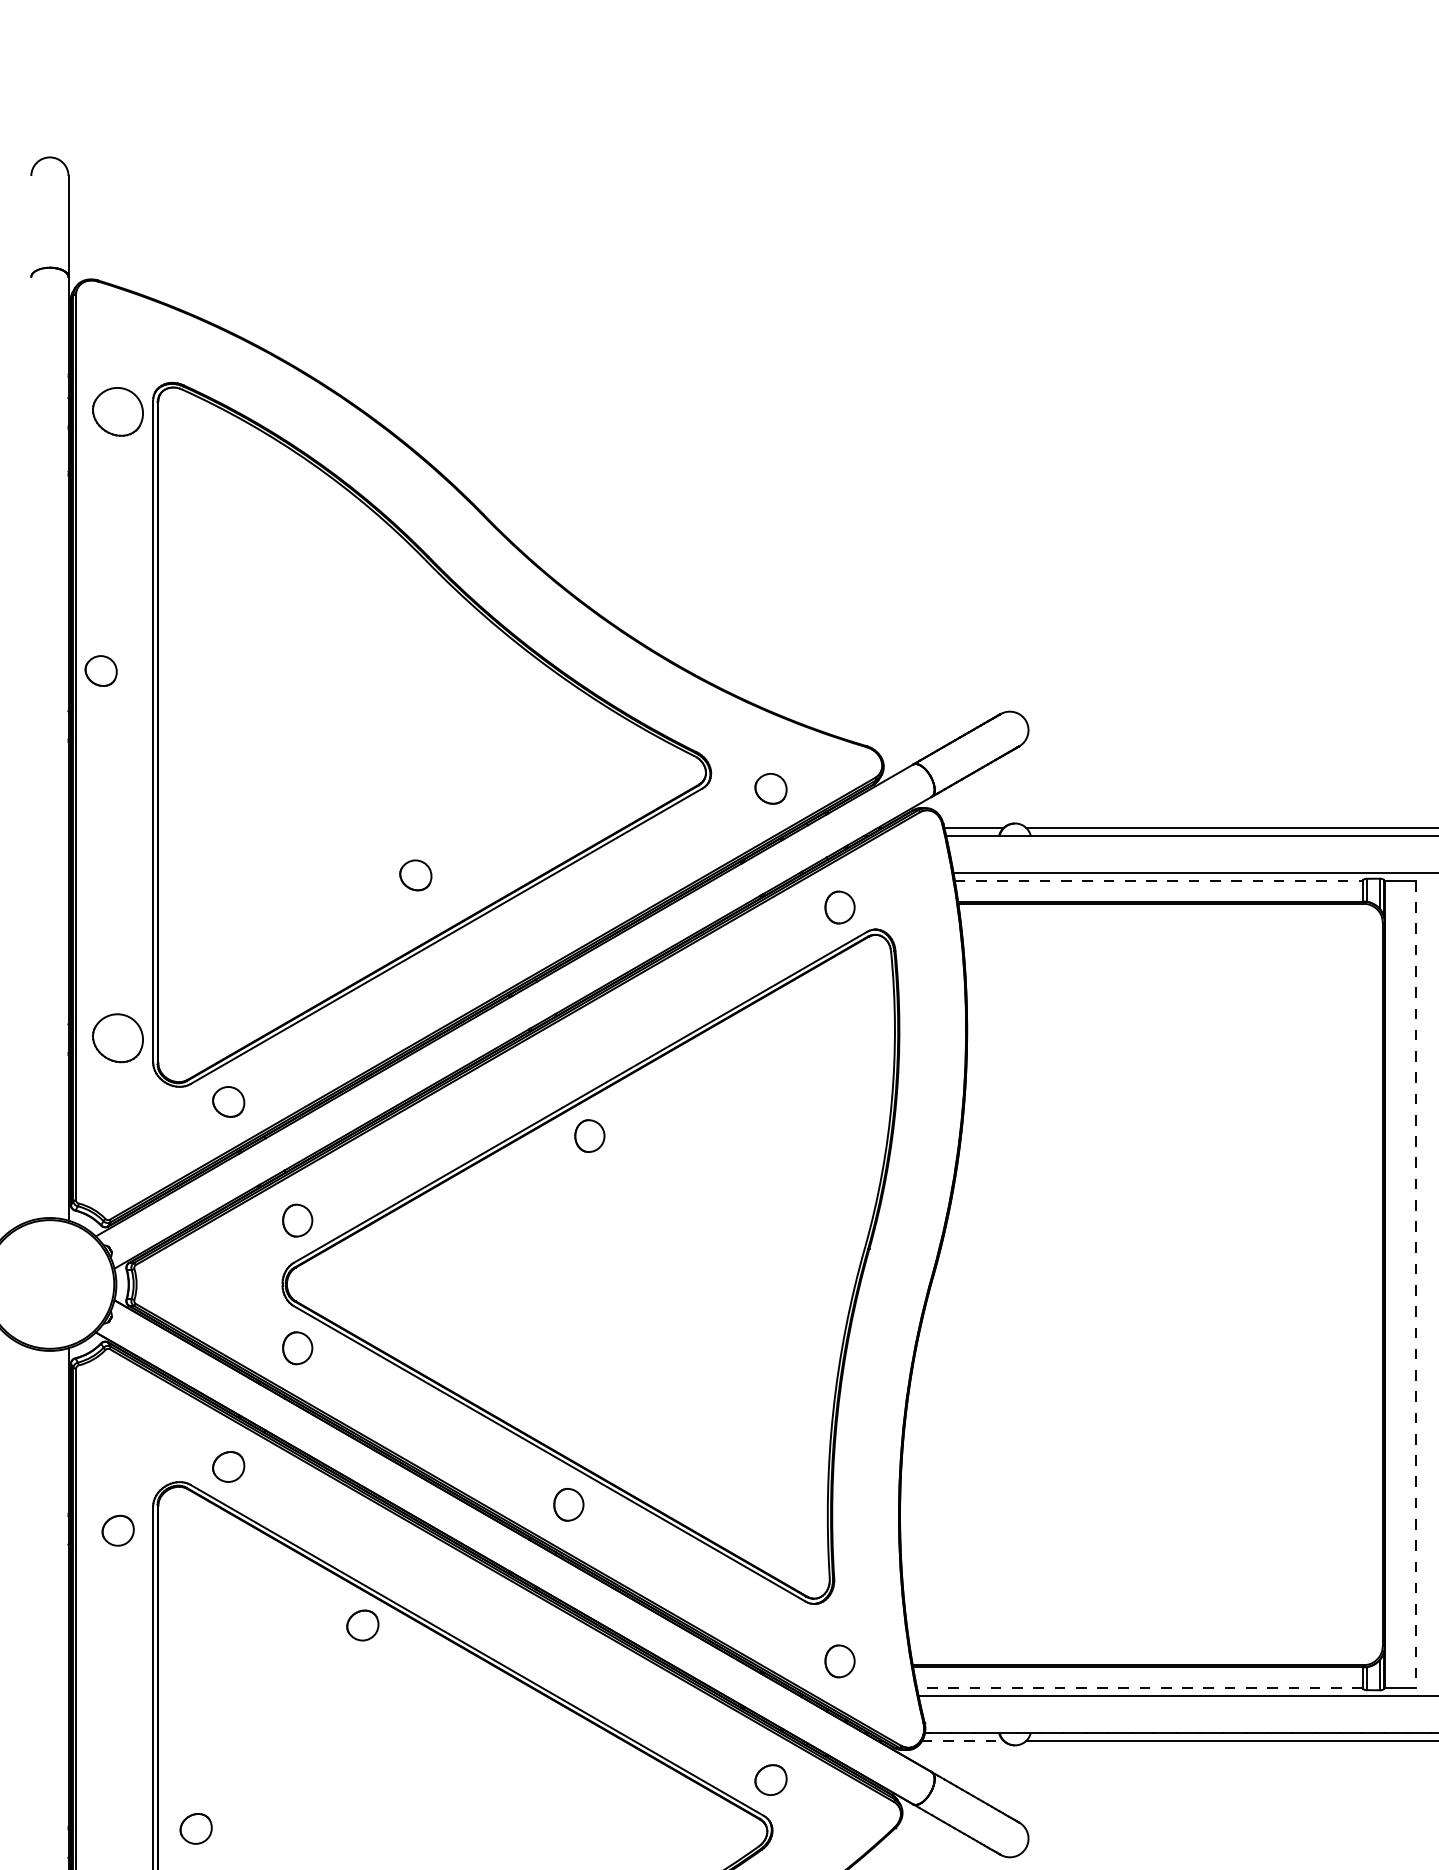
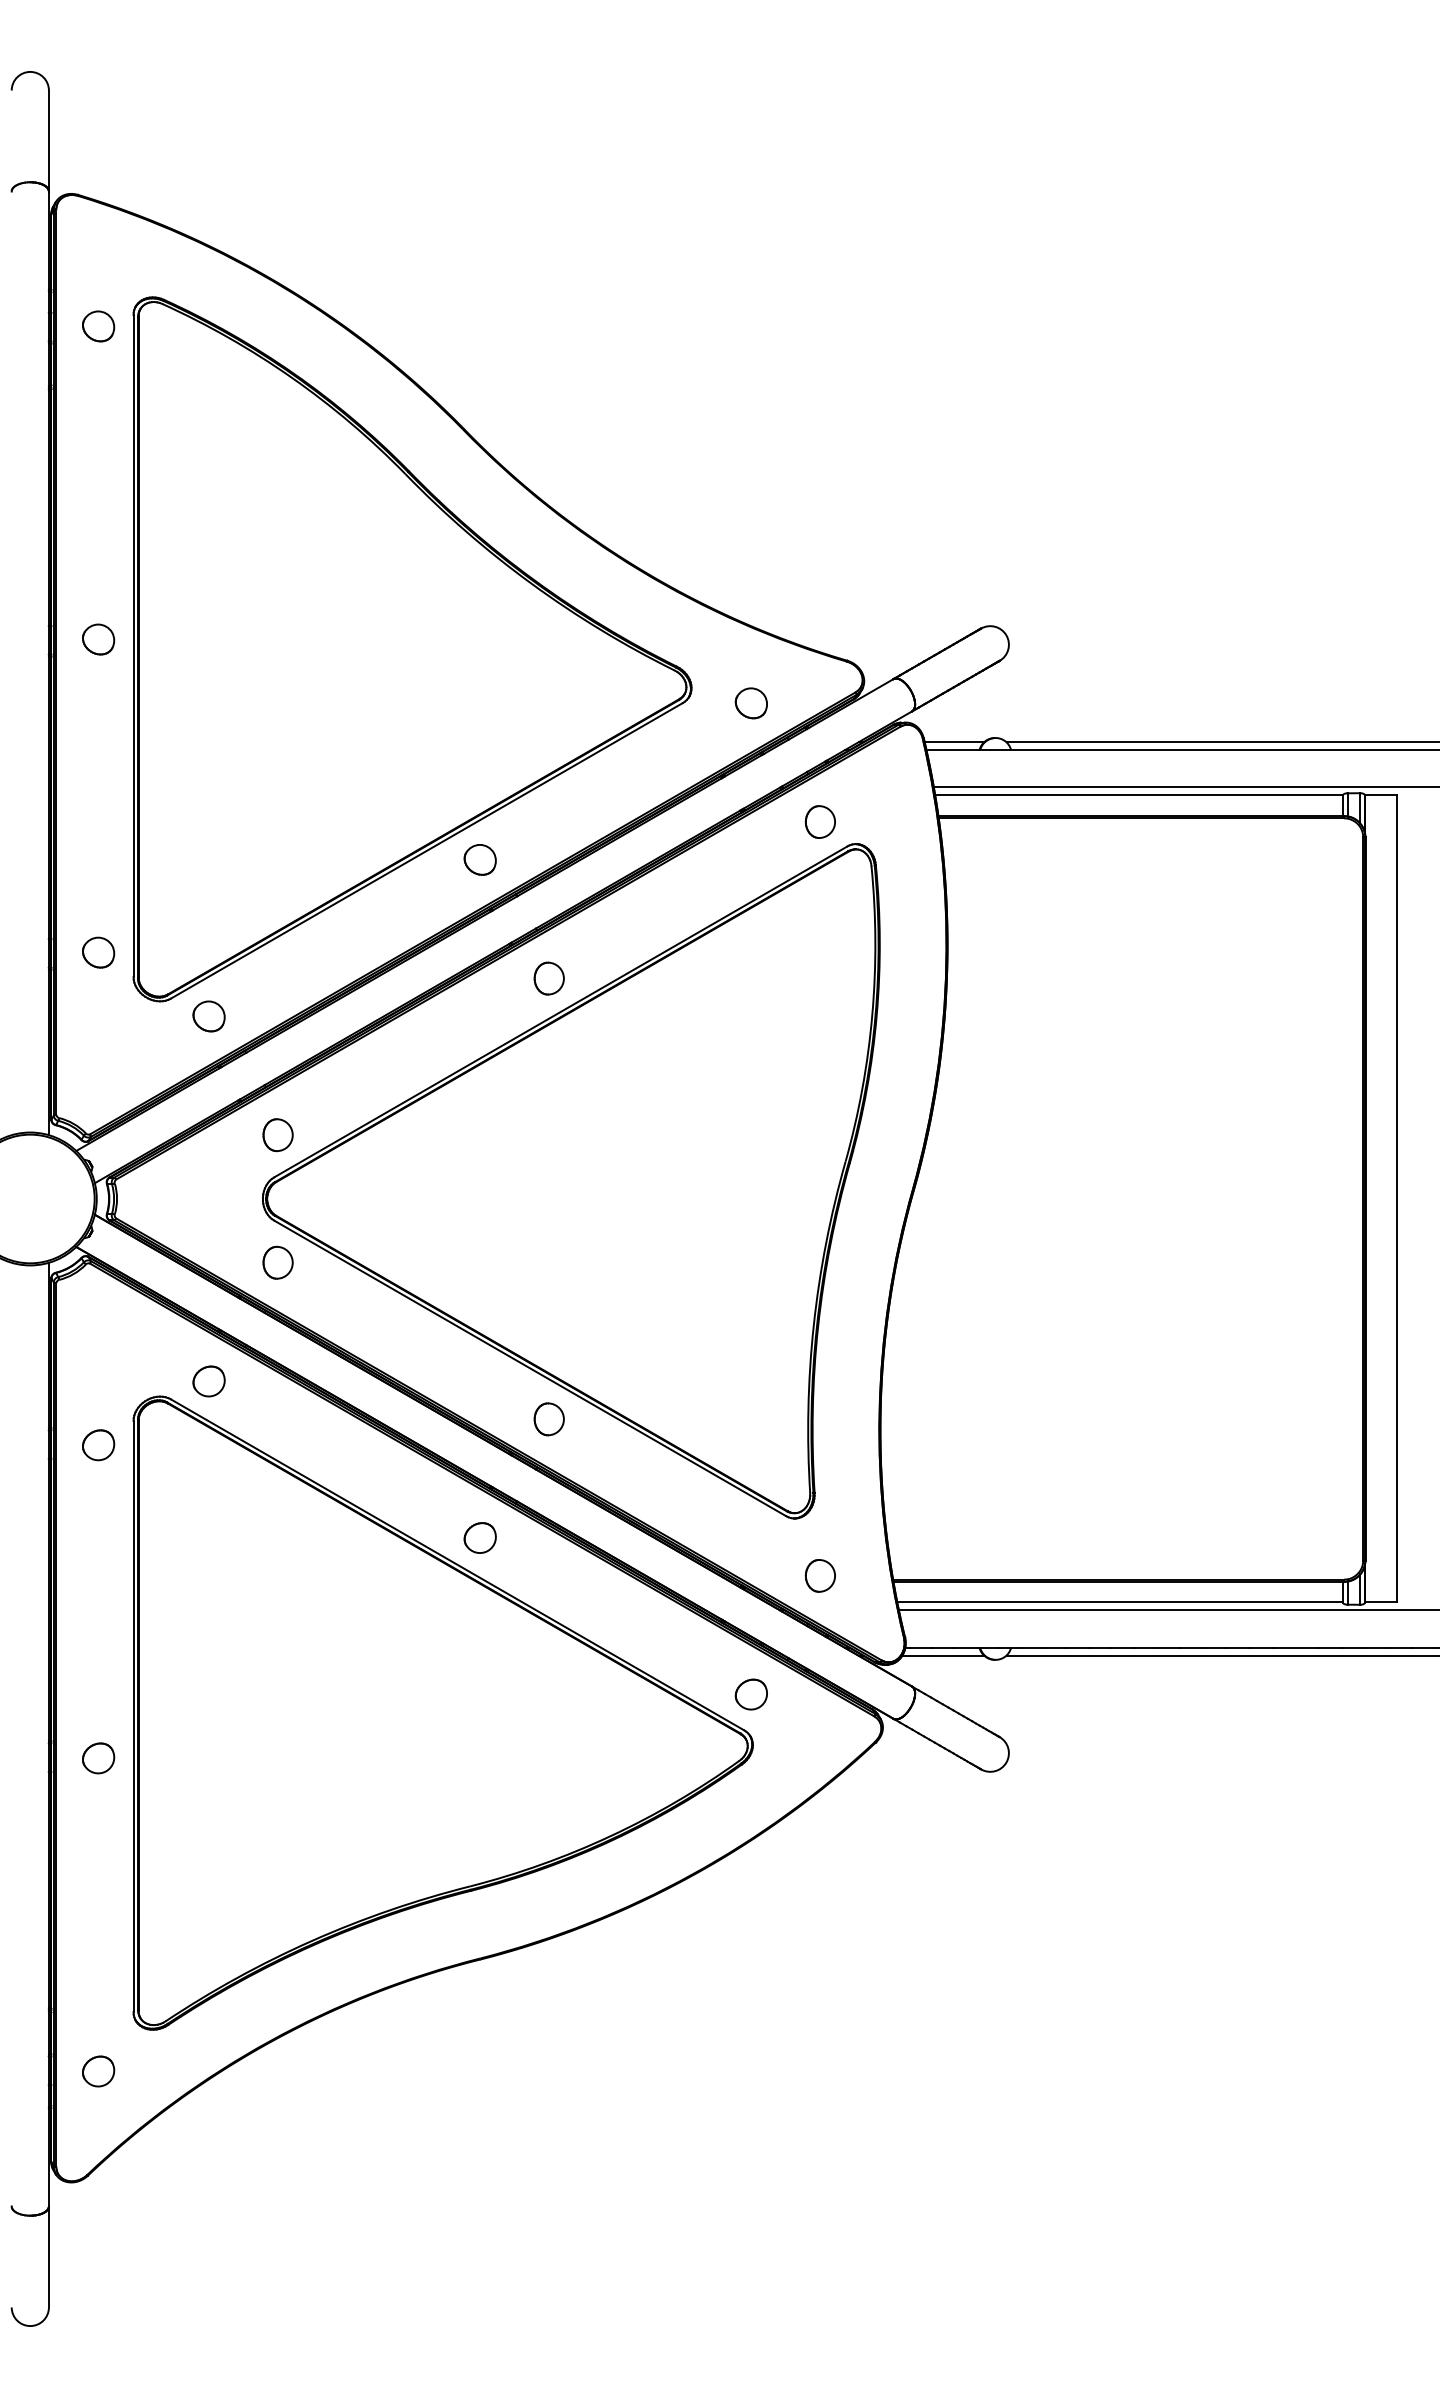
part: (118, 411) -> (98, 326), size x0.62
part: (101, 670) -> (98, 639), moved
part: (415, 874) -> (479, 859), moved
line: (1159, 880) -> (1139, 795), dashed -> solid
part: (118, 1037) -> (98, 952), size x0.62
part: (589, 1135) -> (548, 978), moved
line: (1416, 1284) -> (1396, 1199), dashed -> solid
part: (362, 1624) -> (479, 1537), moved
line: (1139, 1687) -> (1119, 1602), dashed -> solid
line: (963, 1740) -> (943, 1655), dashed -> solid
part: (196, 1828) -> (98, 1758), moved

